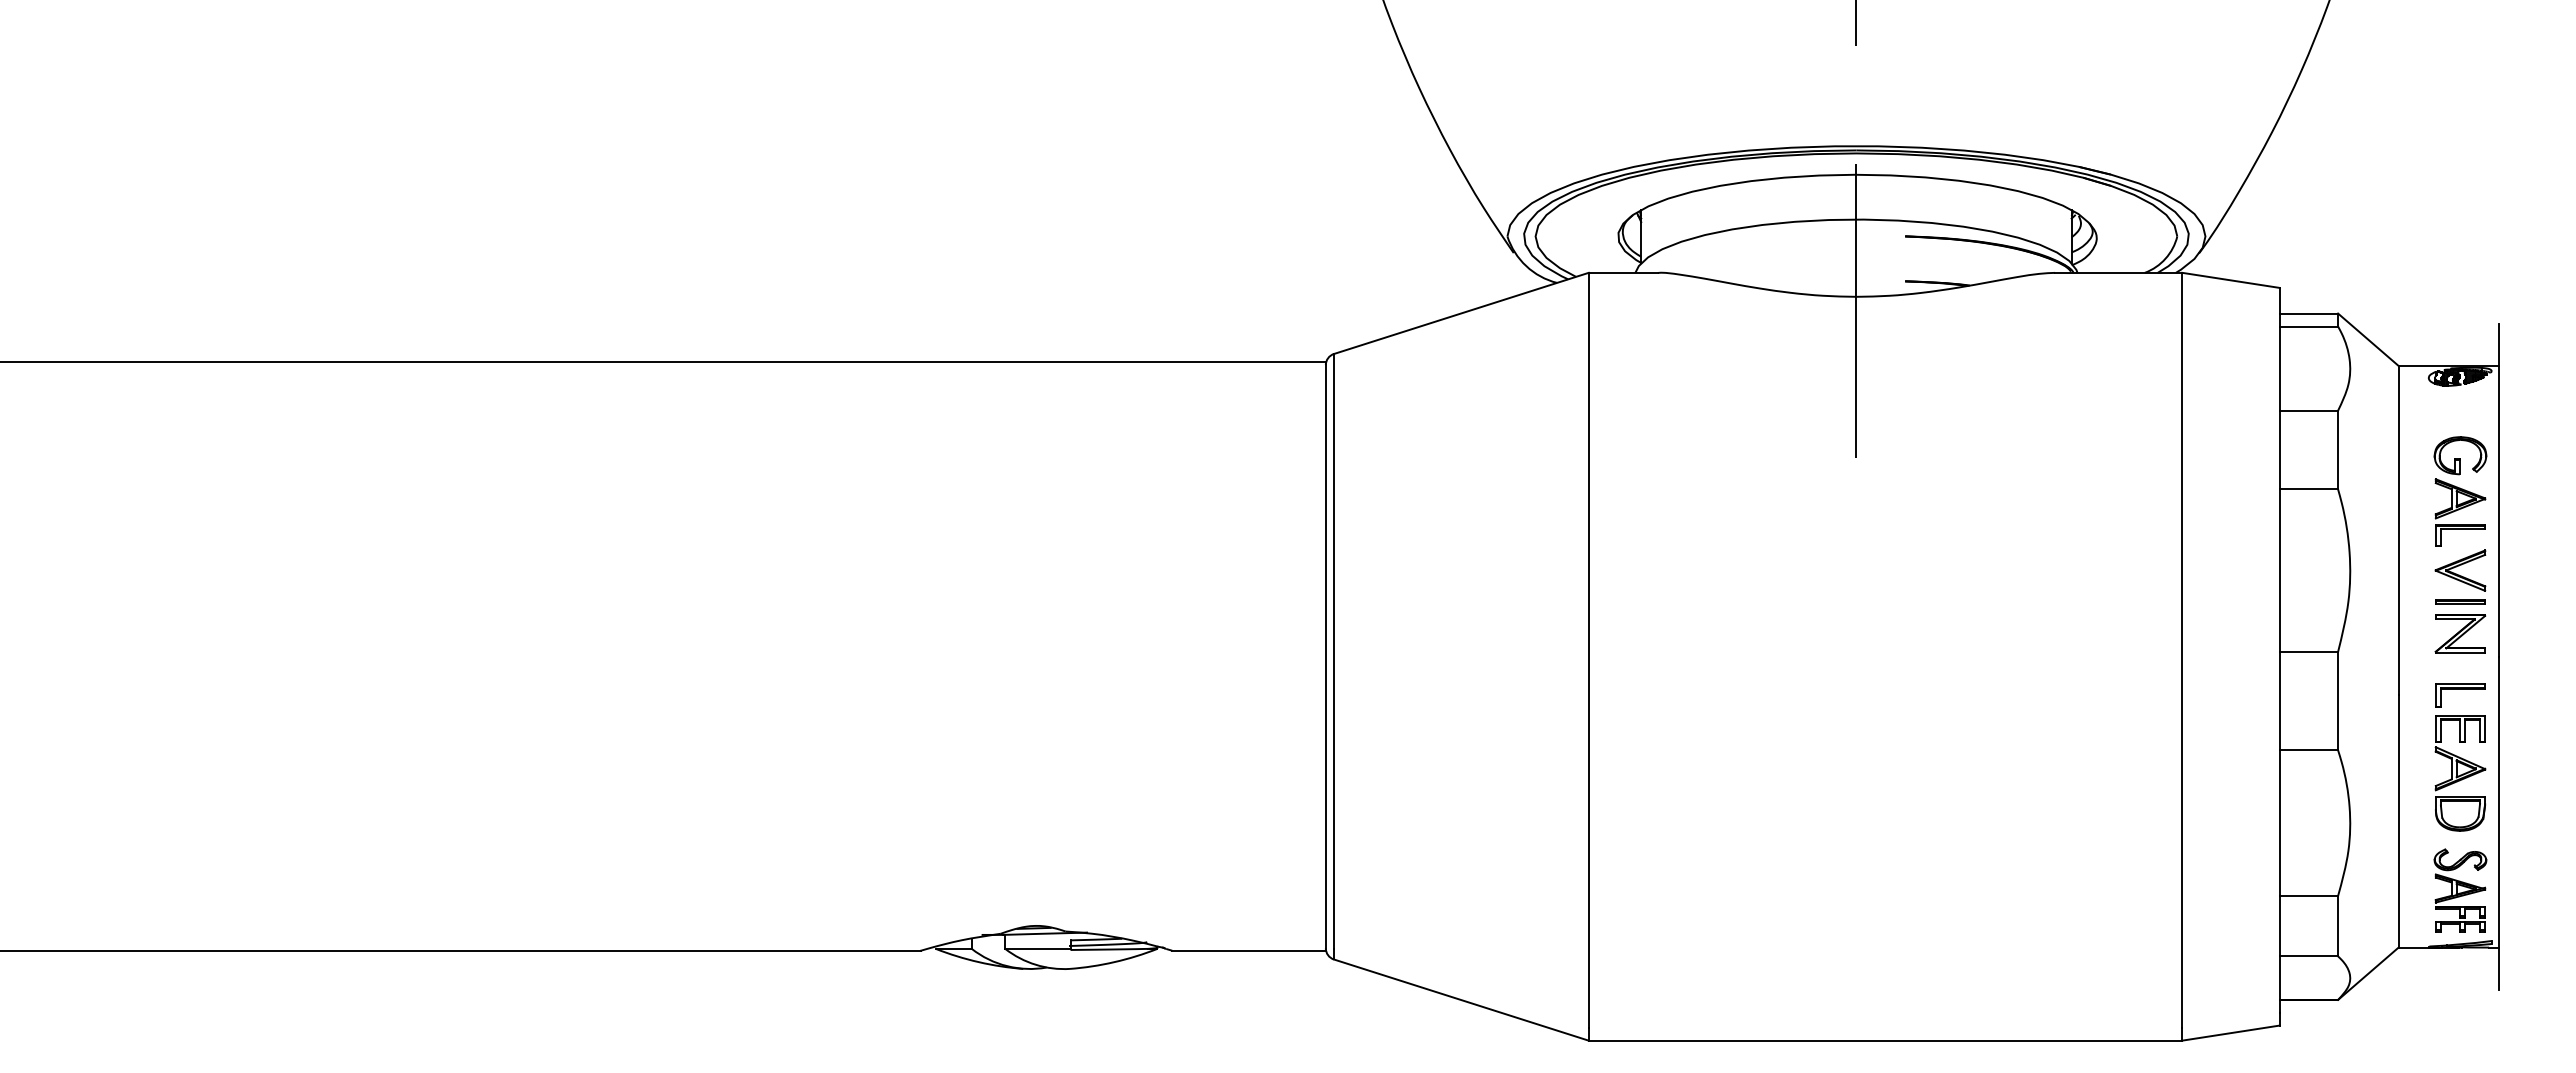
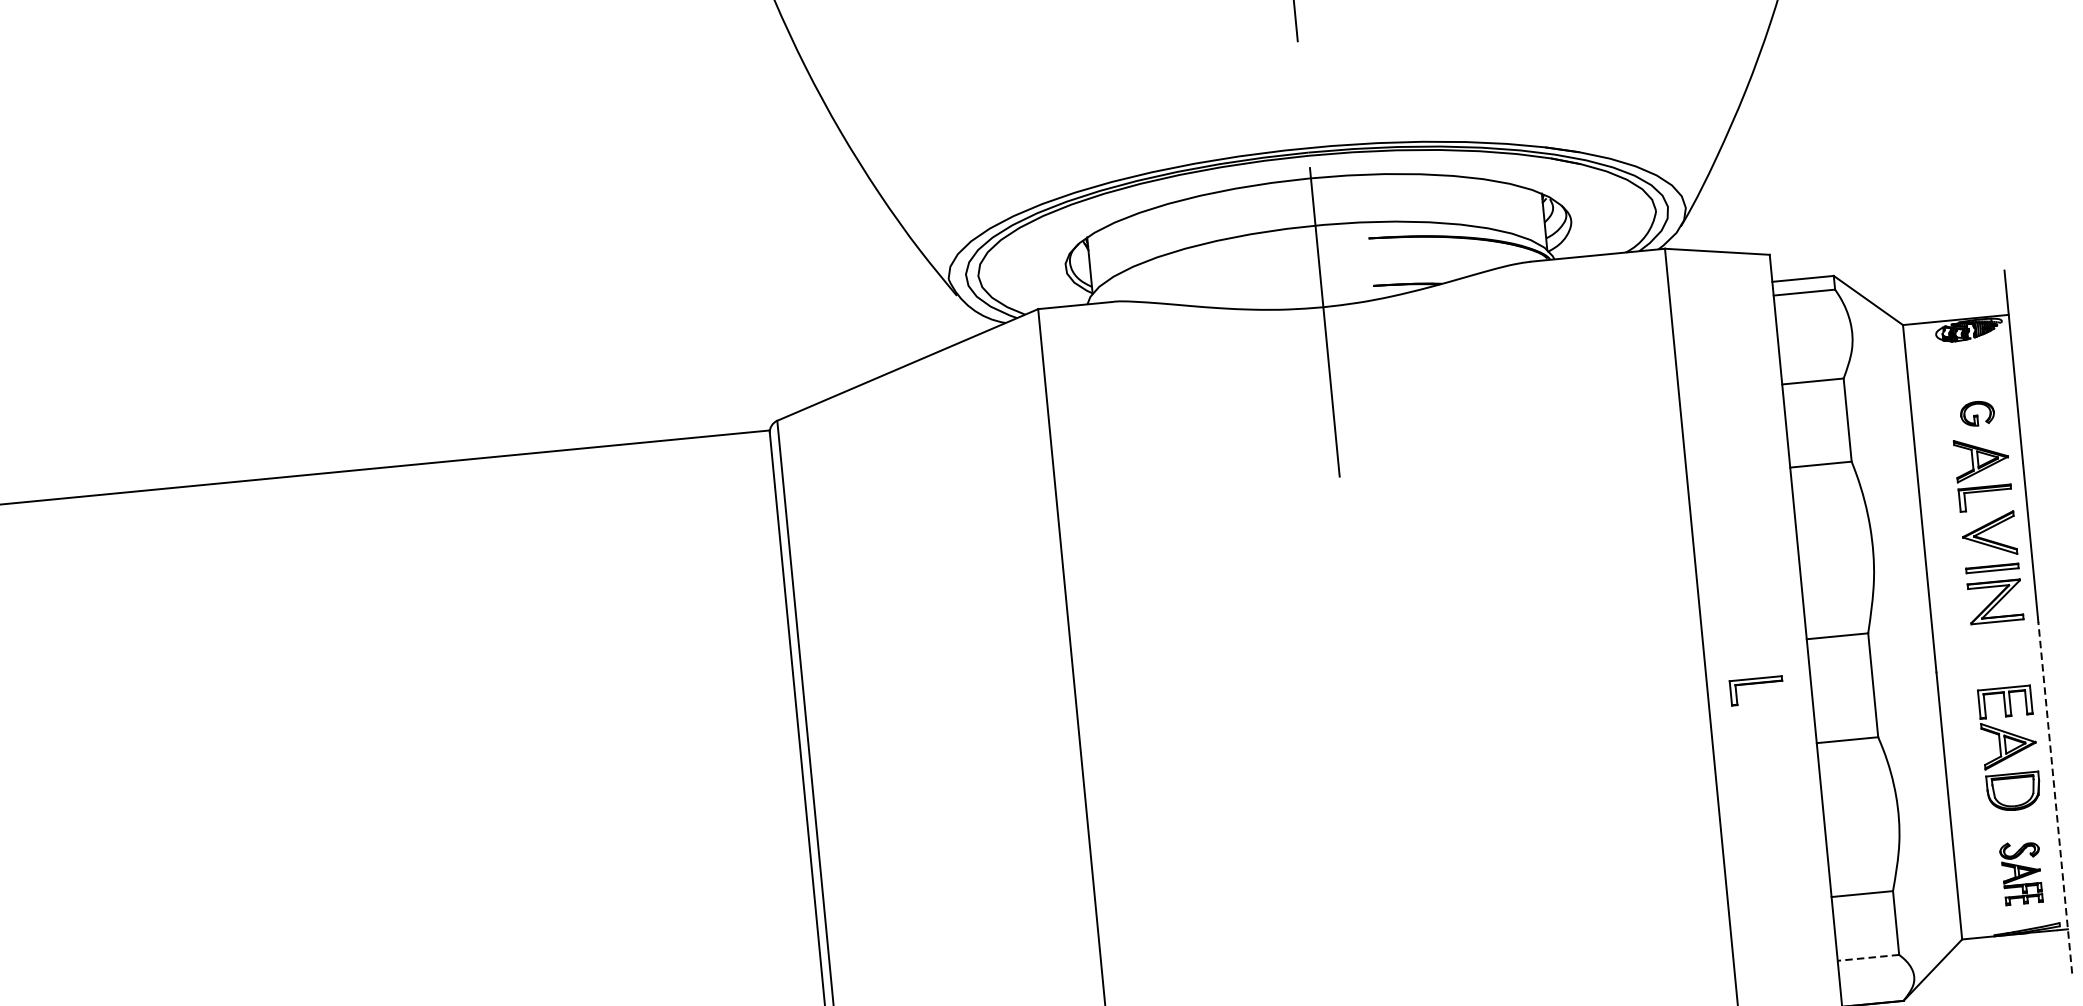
part: (2460, 455) -> (1977, 413), size x0.6
part: (2460, 695) -> (1756, 690), moved
line: (2498, 822) -> (2054, 797), solid -> dashed
part: (2460, 890) -> (2021, 872), size x0.7
line: (2308, 956) -> (1867, 958), solid -> dashed

